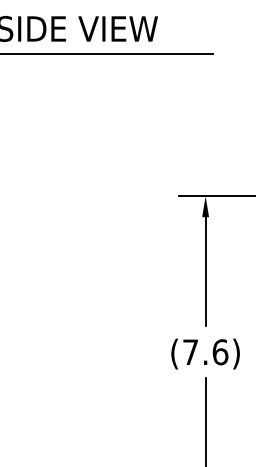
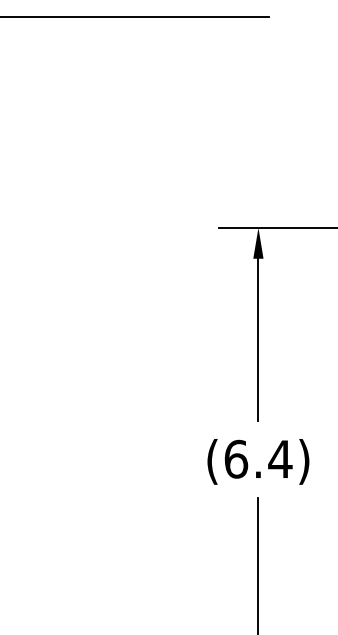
text: (205, 352) -> (258, 459), (7.6) -> (6.4)

